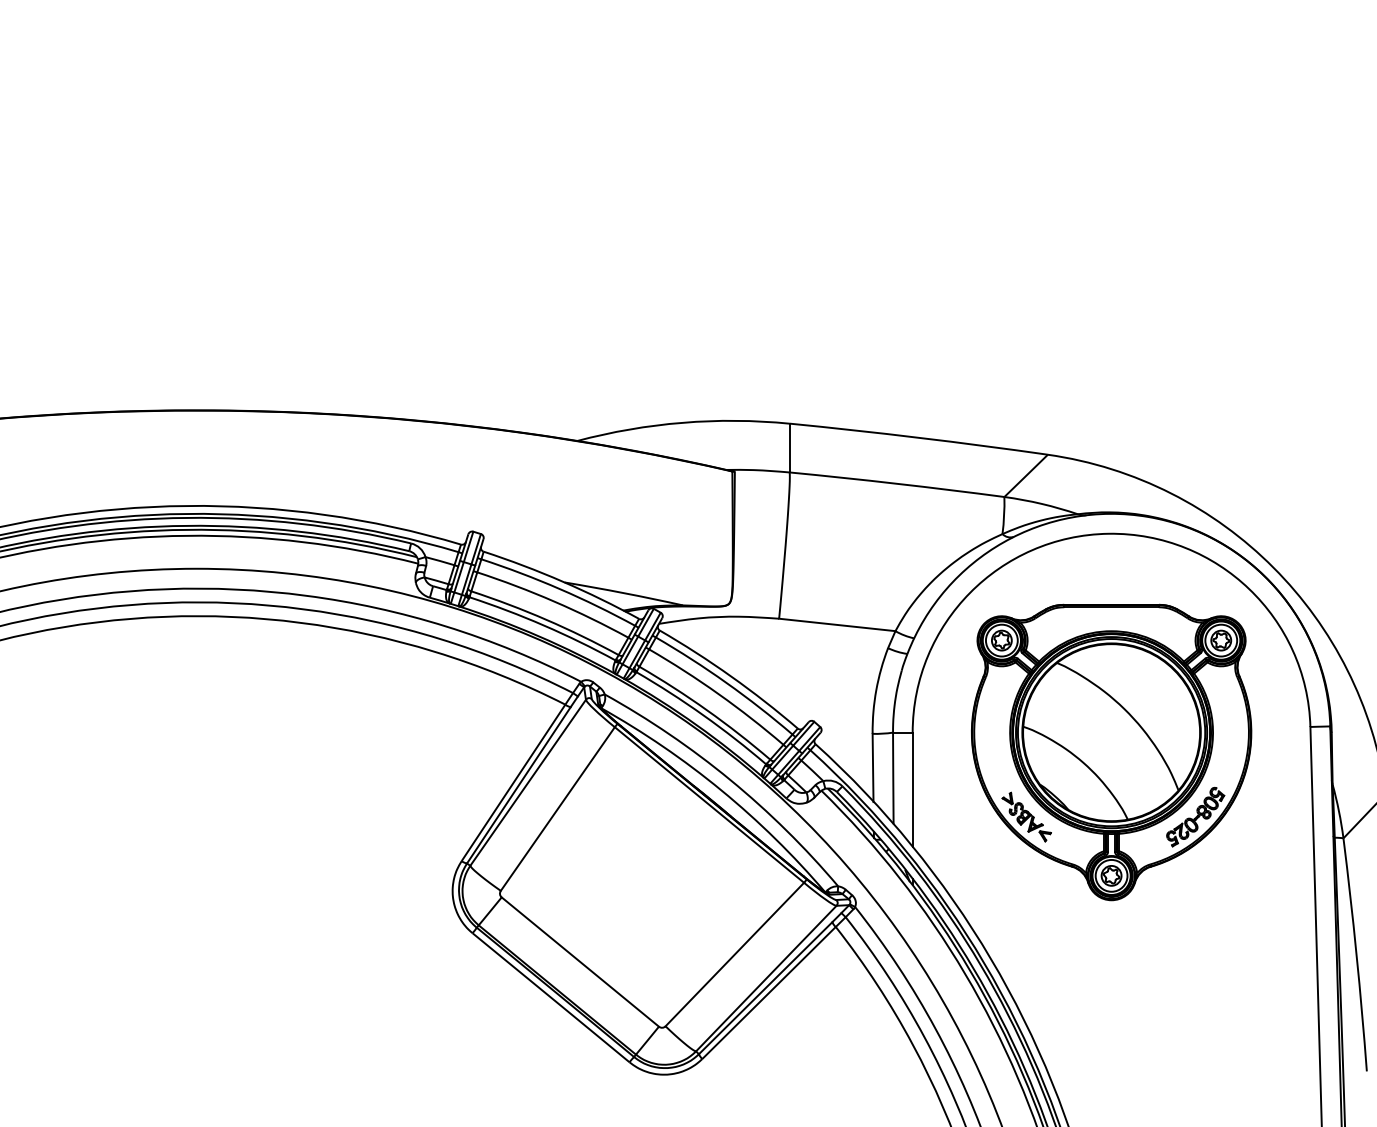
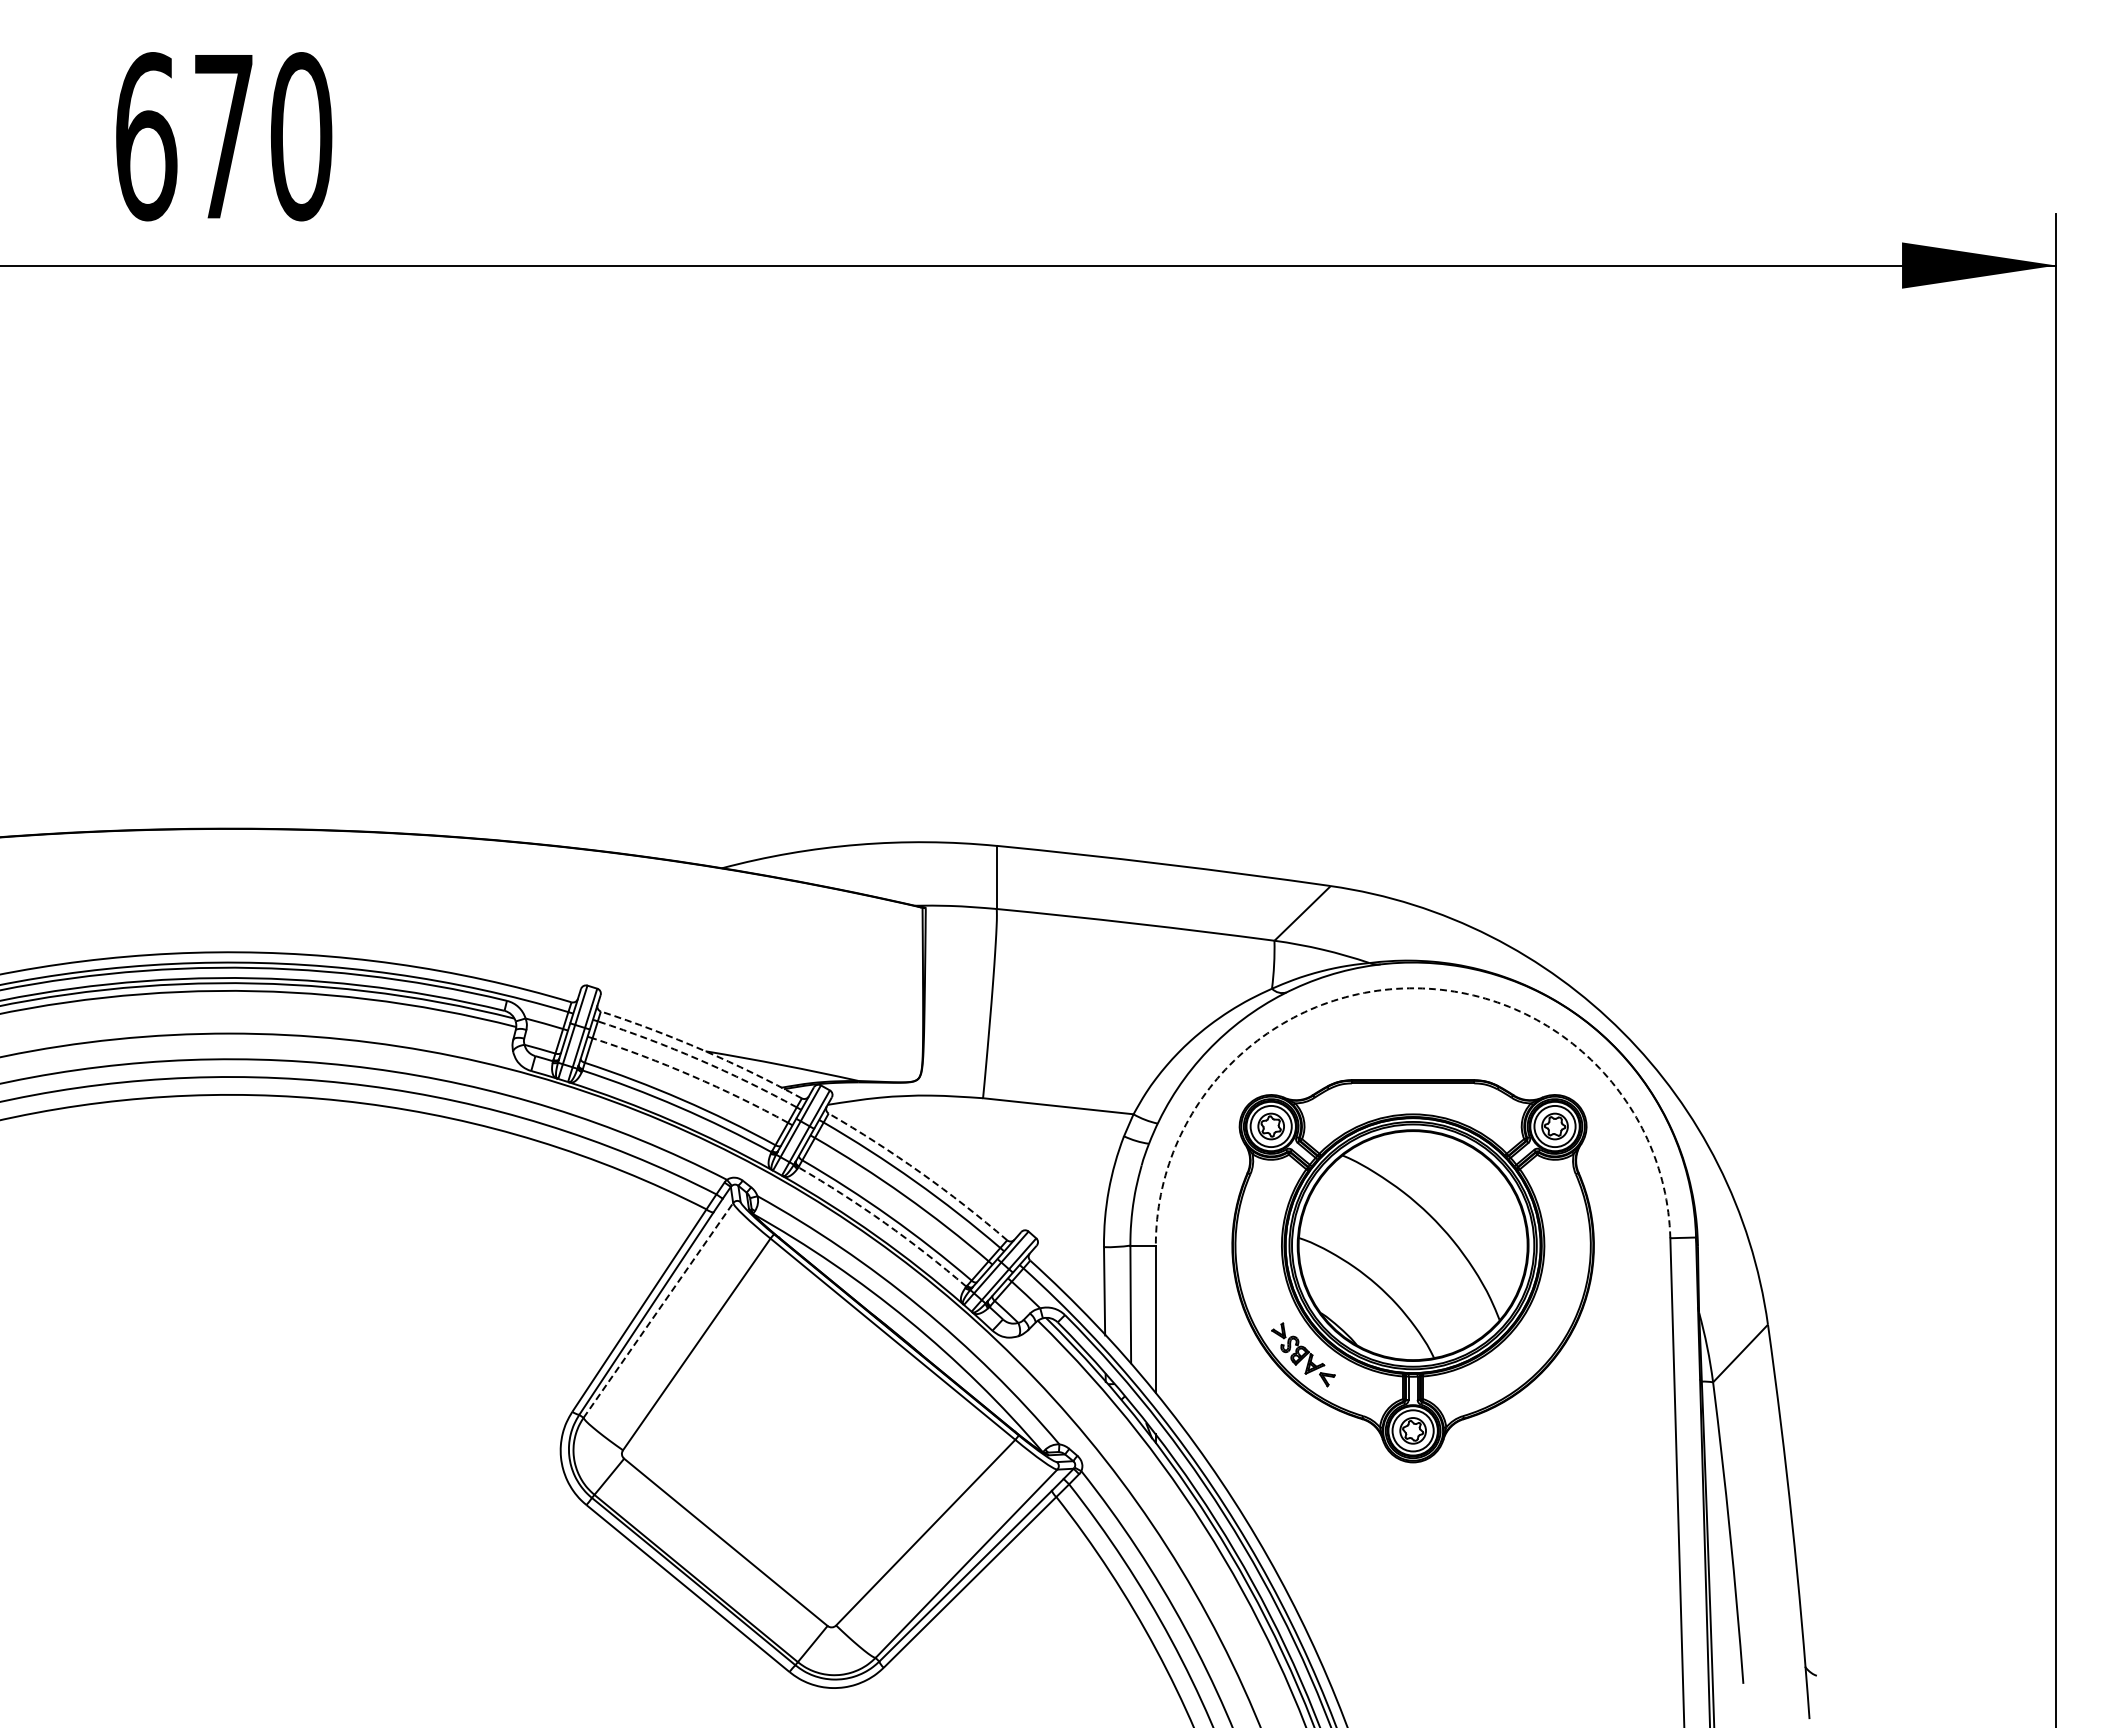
arc: (1108, 533) -> (1409, 988), solid -> dashed
arc: (563, 581) -> (703, 1050), solid -> dashed
arc: (559, 588) -> (699, 1059), solid -> dashed
arc: (554, 601) -> (692, 1076), solid -> dashed
arc: (730, 676) -> (920, 1172), solid -> dashed
arc: (703, 715) -> (885, 1223), solid -> dashed
line: (528, 782) -> (658, 1310), solid -> dashed
part: (1195, 816) -> (1521, 1354), removed

